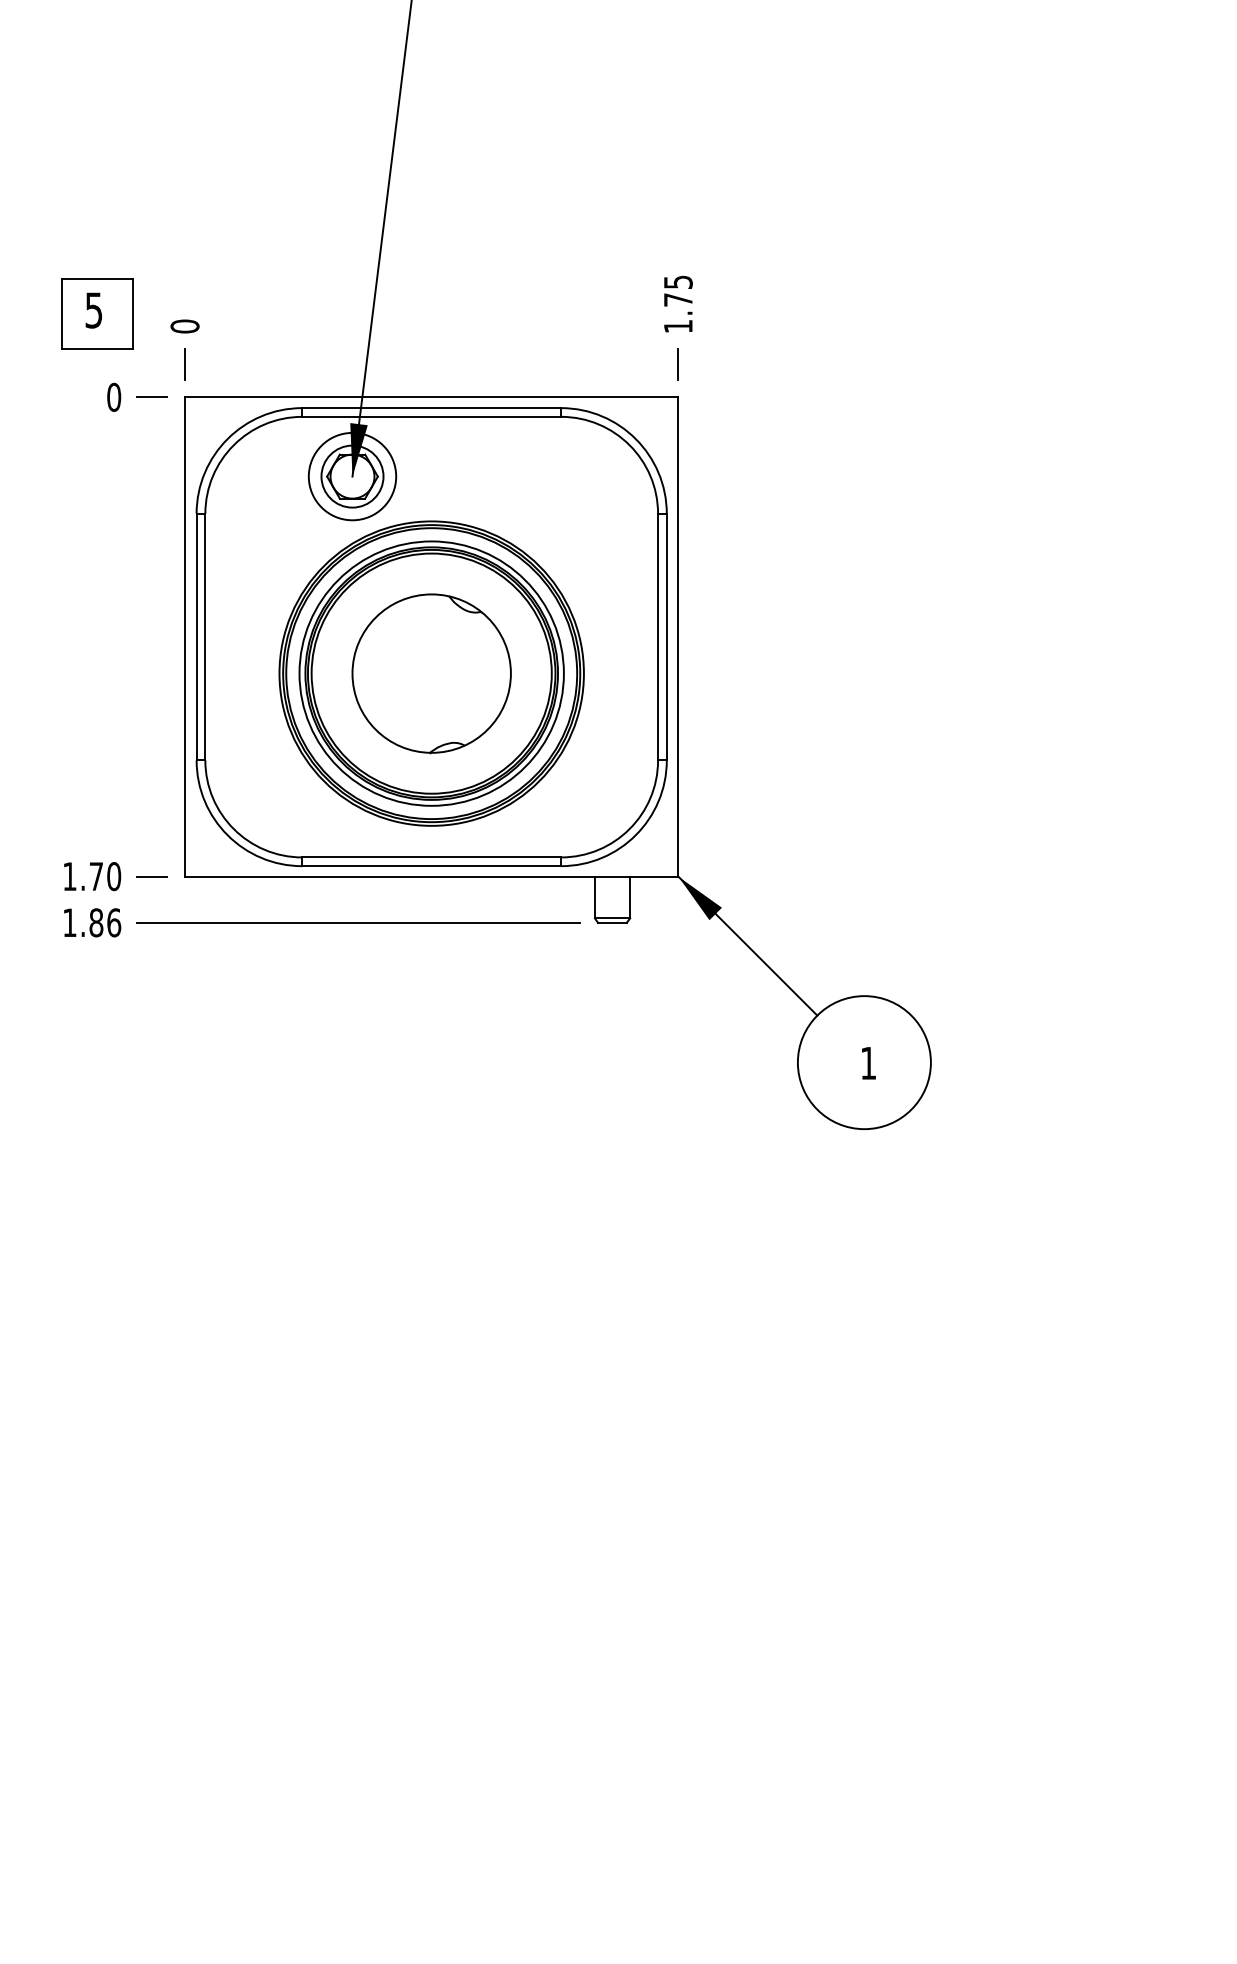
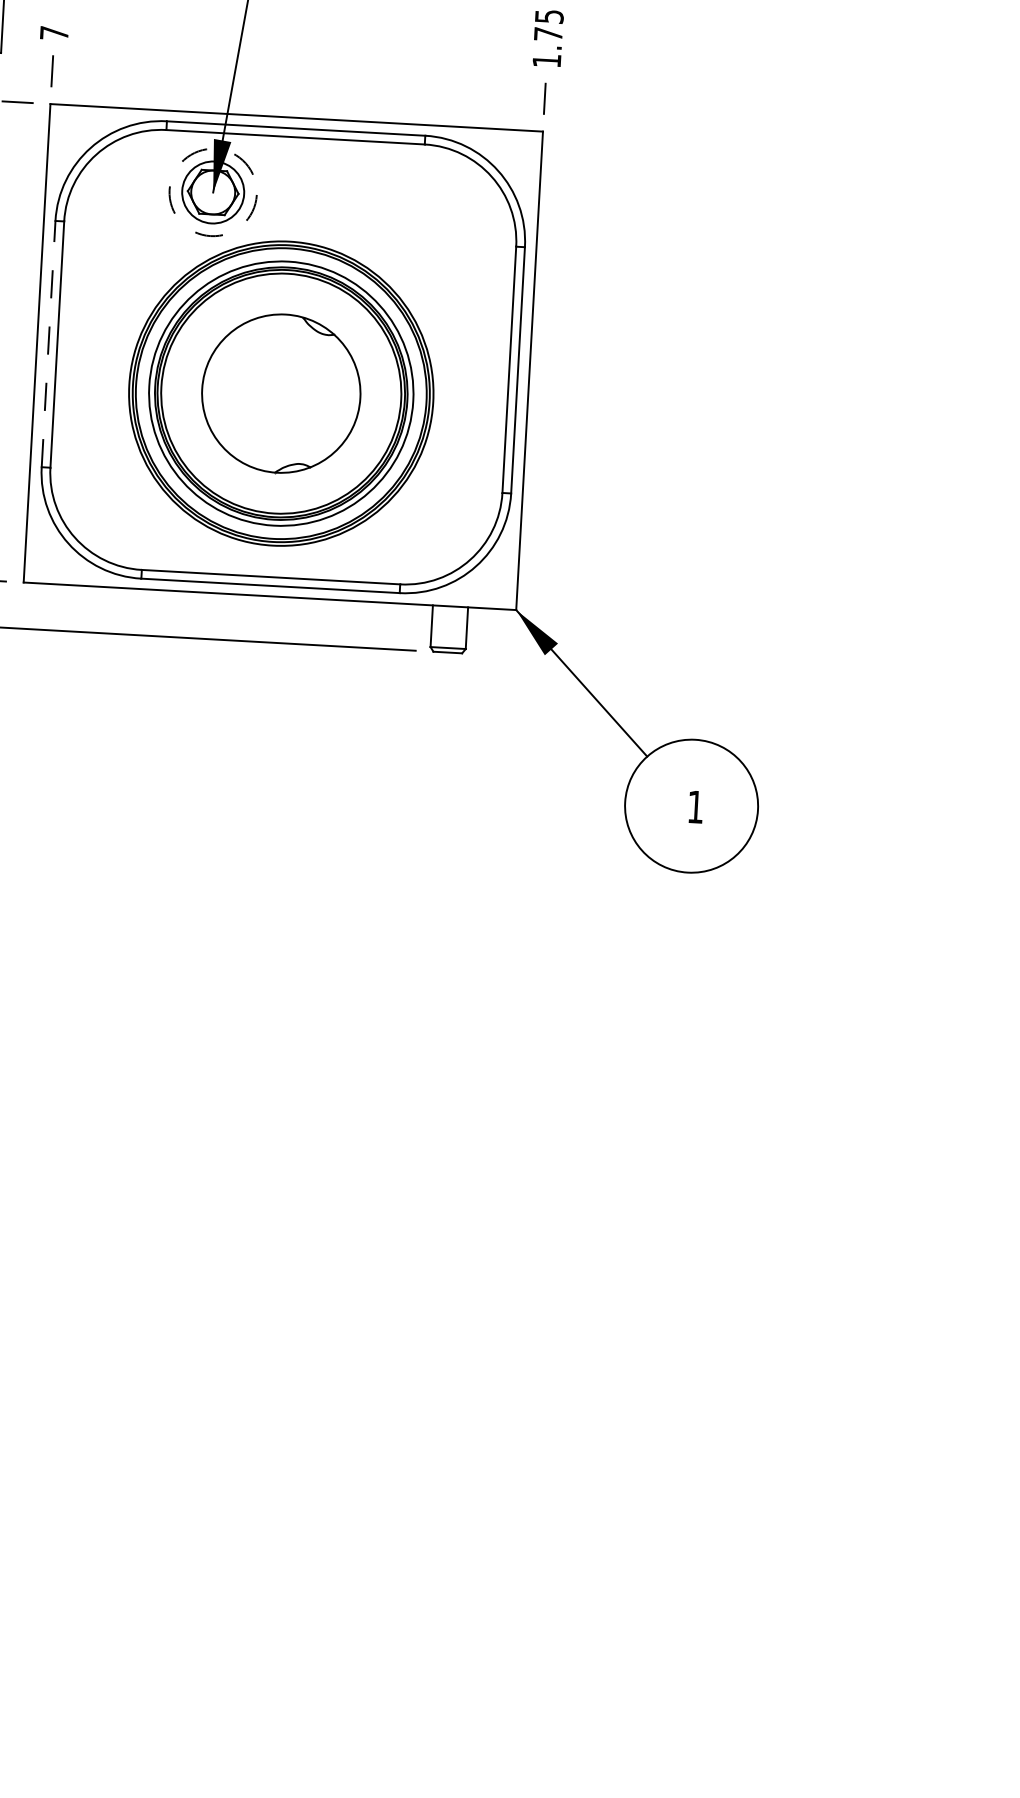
text: (184, 326) -> (53, 33), 0 -> 7
circle: (352, 476) -> (213, 192), solid -> dashed
line: (196, 636) -> (48, 343), solid -> dashed

